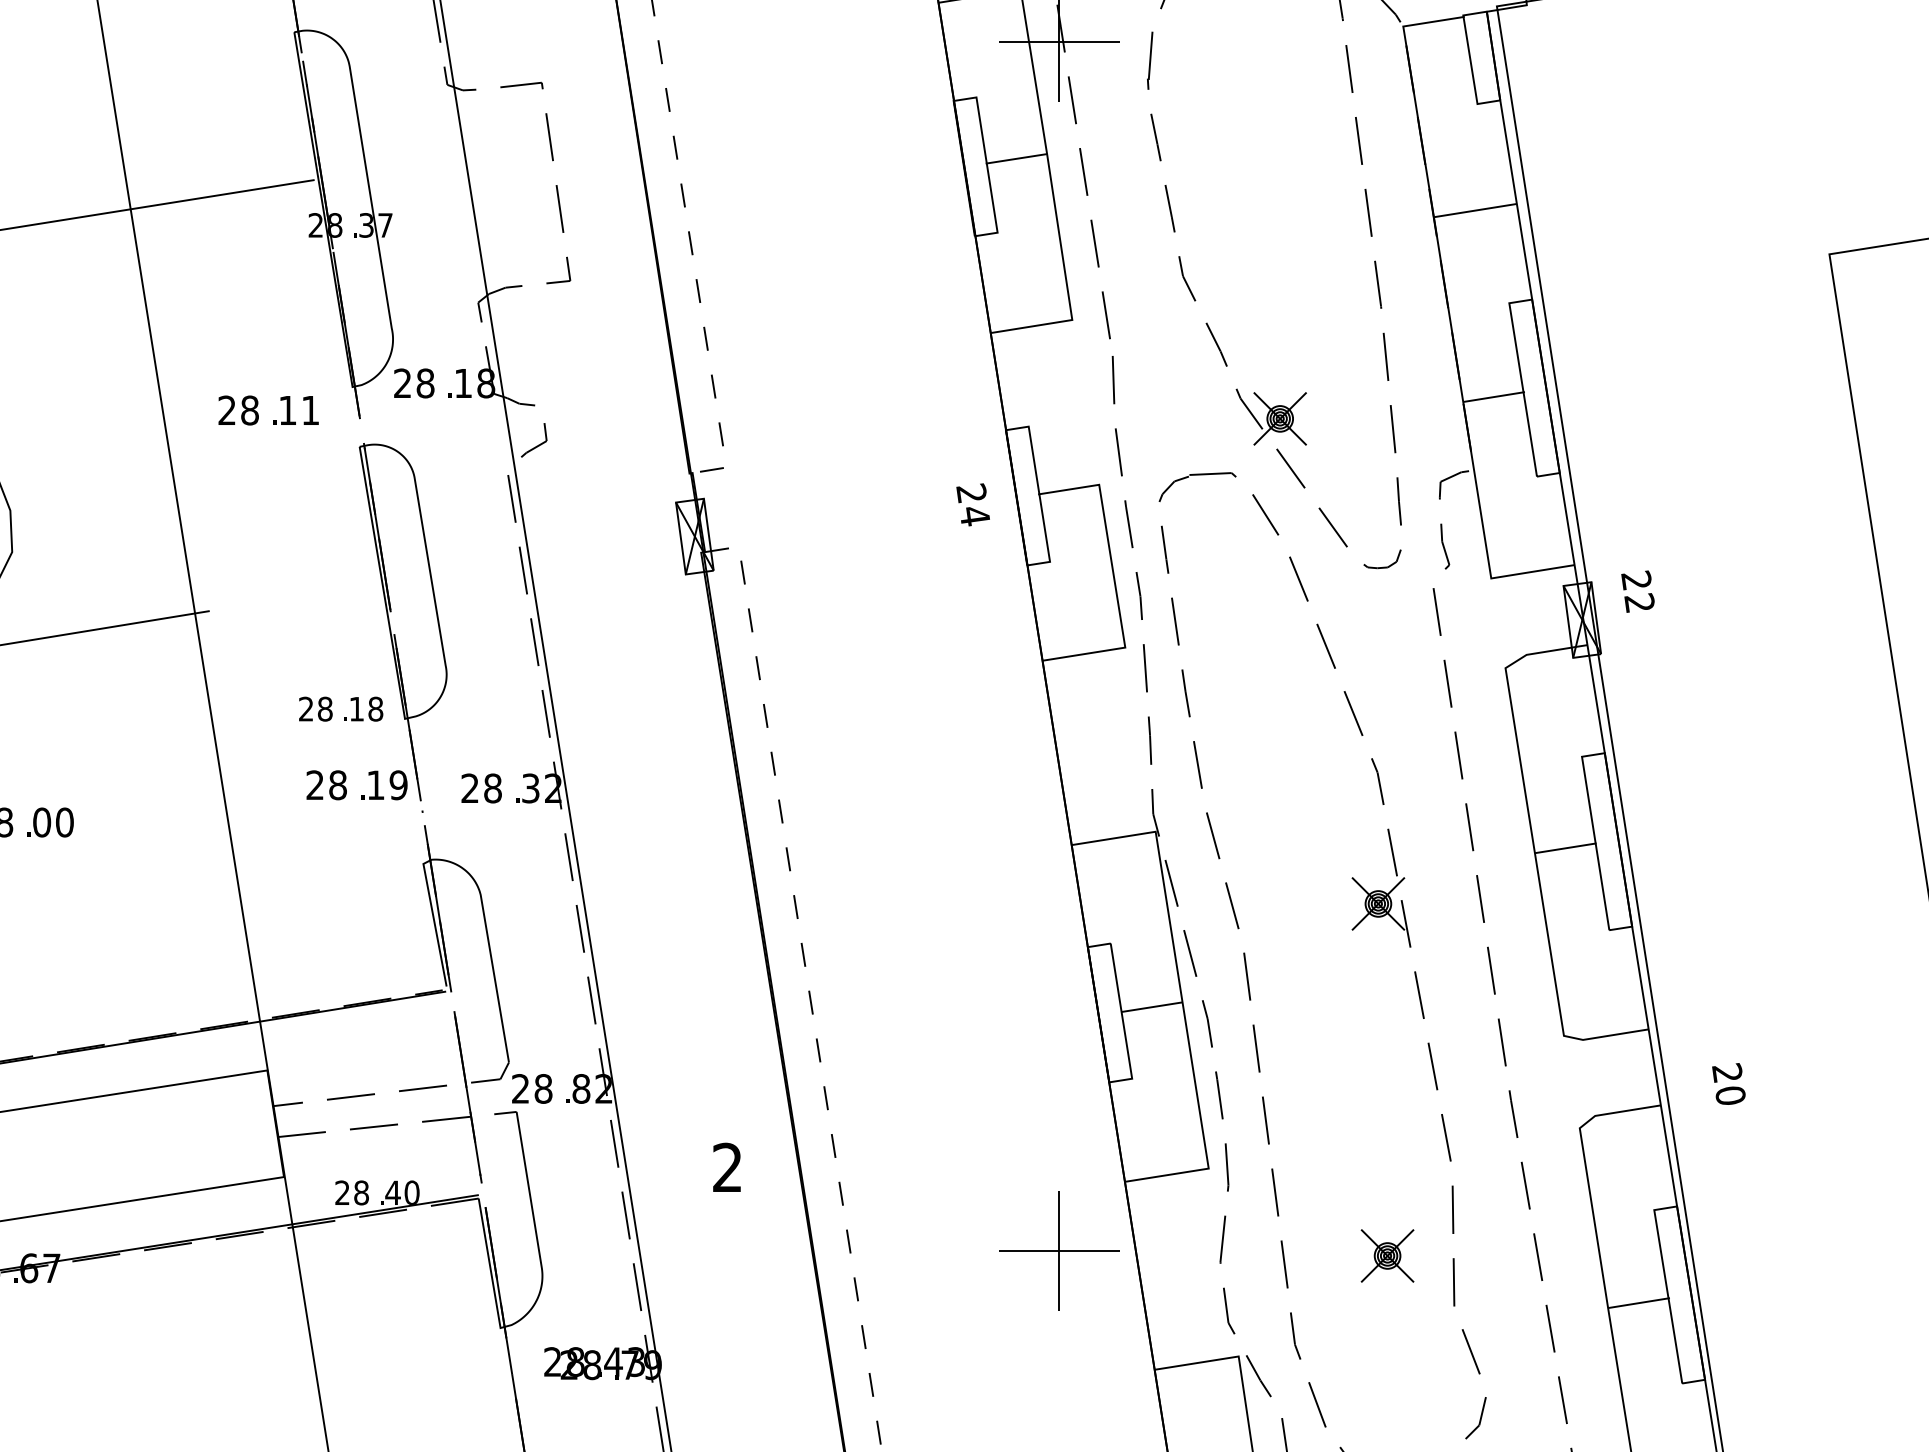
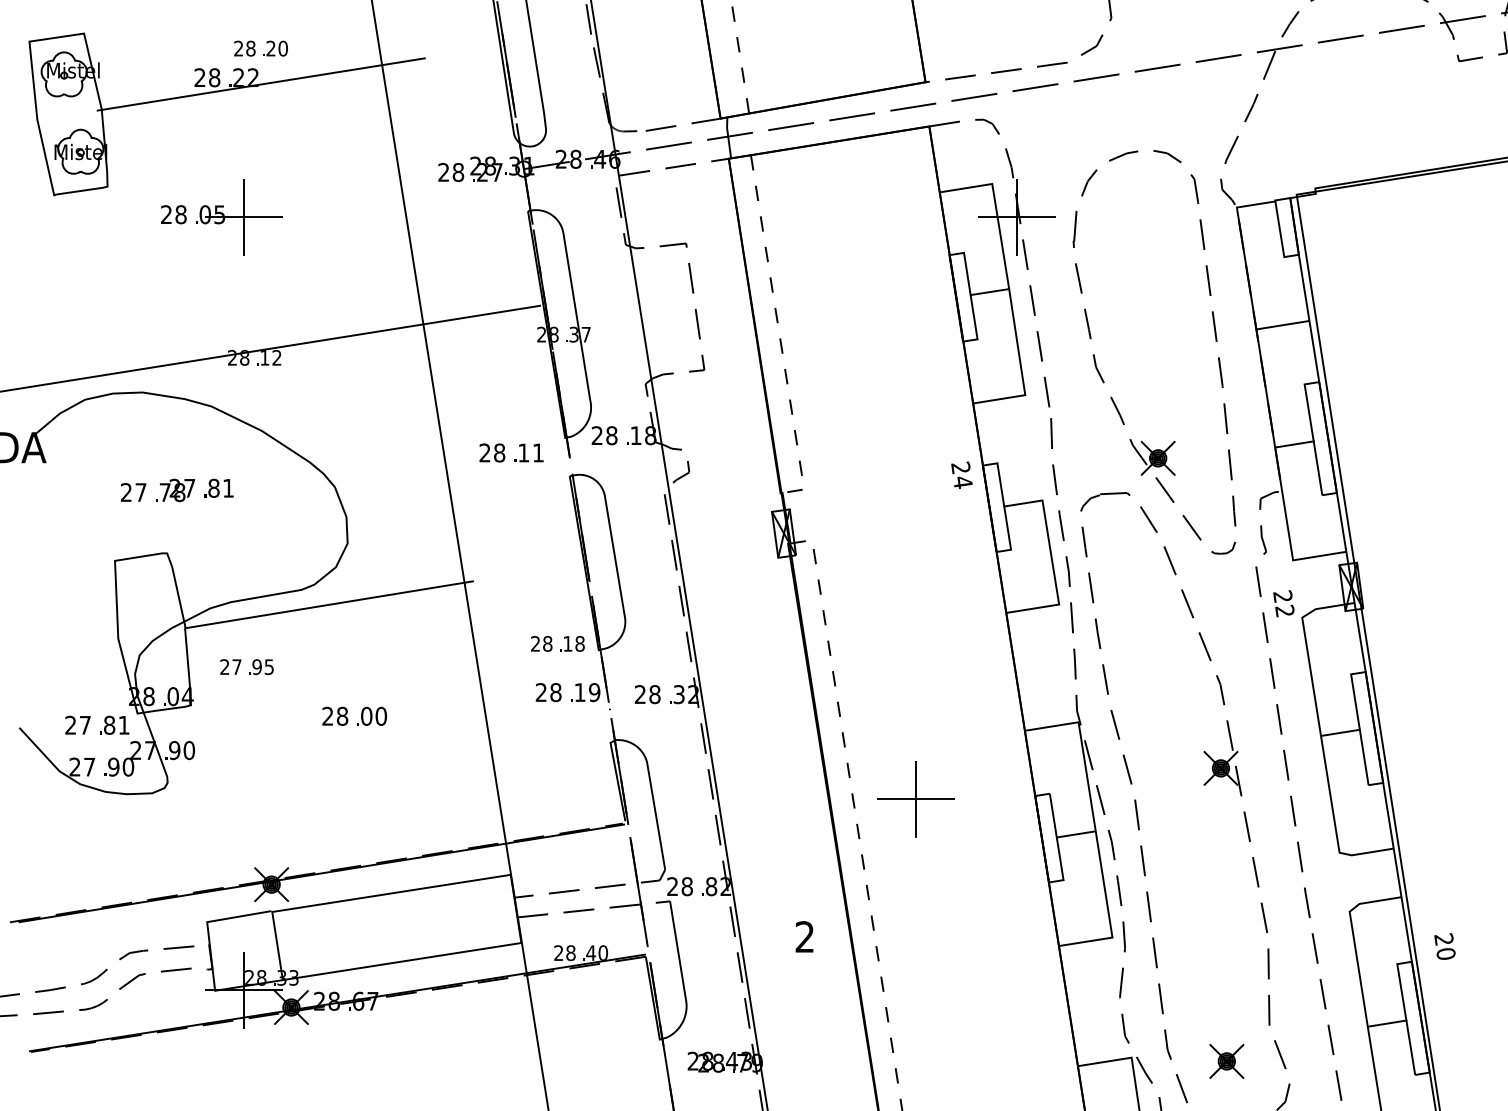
text: (972, 503) -> (961, 474), moved
text: (1637, 591) -> (1283, 603), moved
text: (1728, 1083) -> (1444, 946), moved
part: (1058, 1251) -> (915, 799), moved
part: (1387, 1256) -> (1226, 1061), moved

